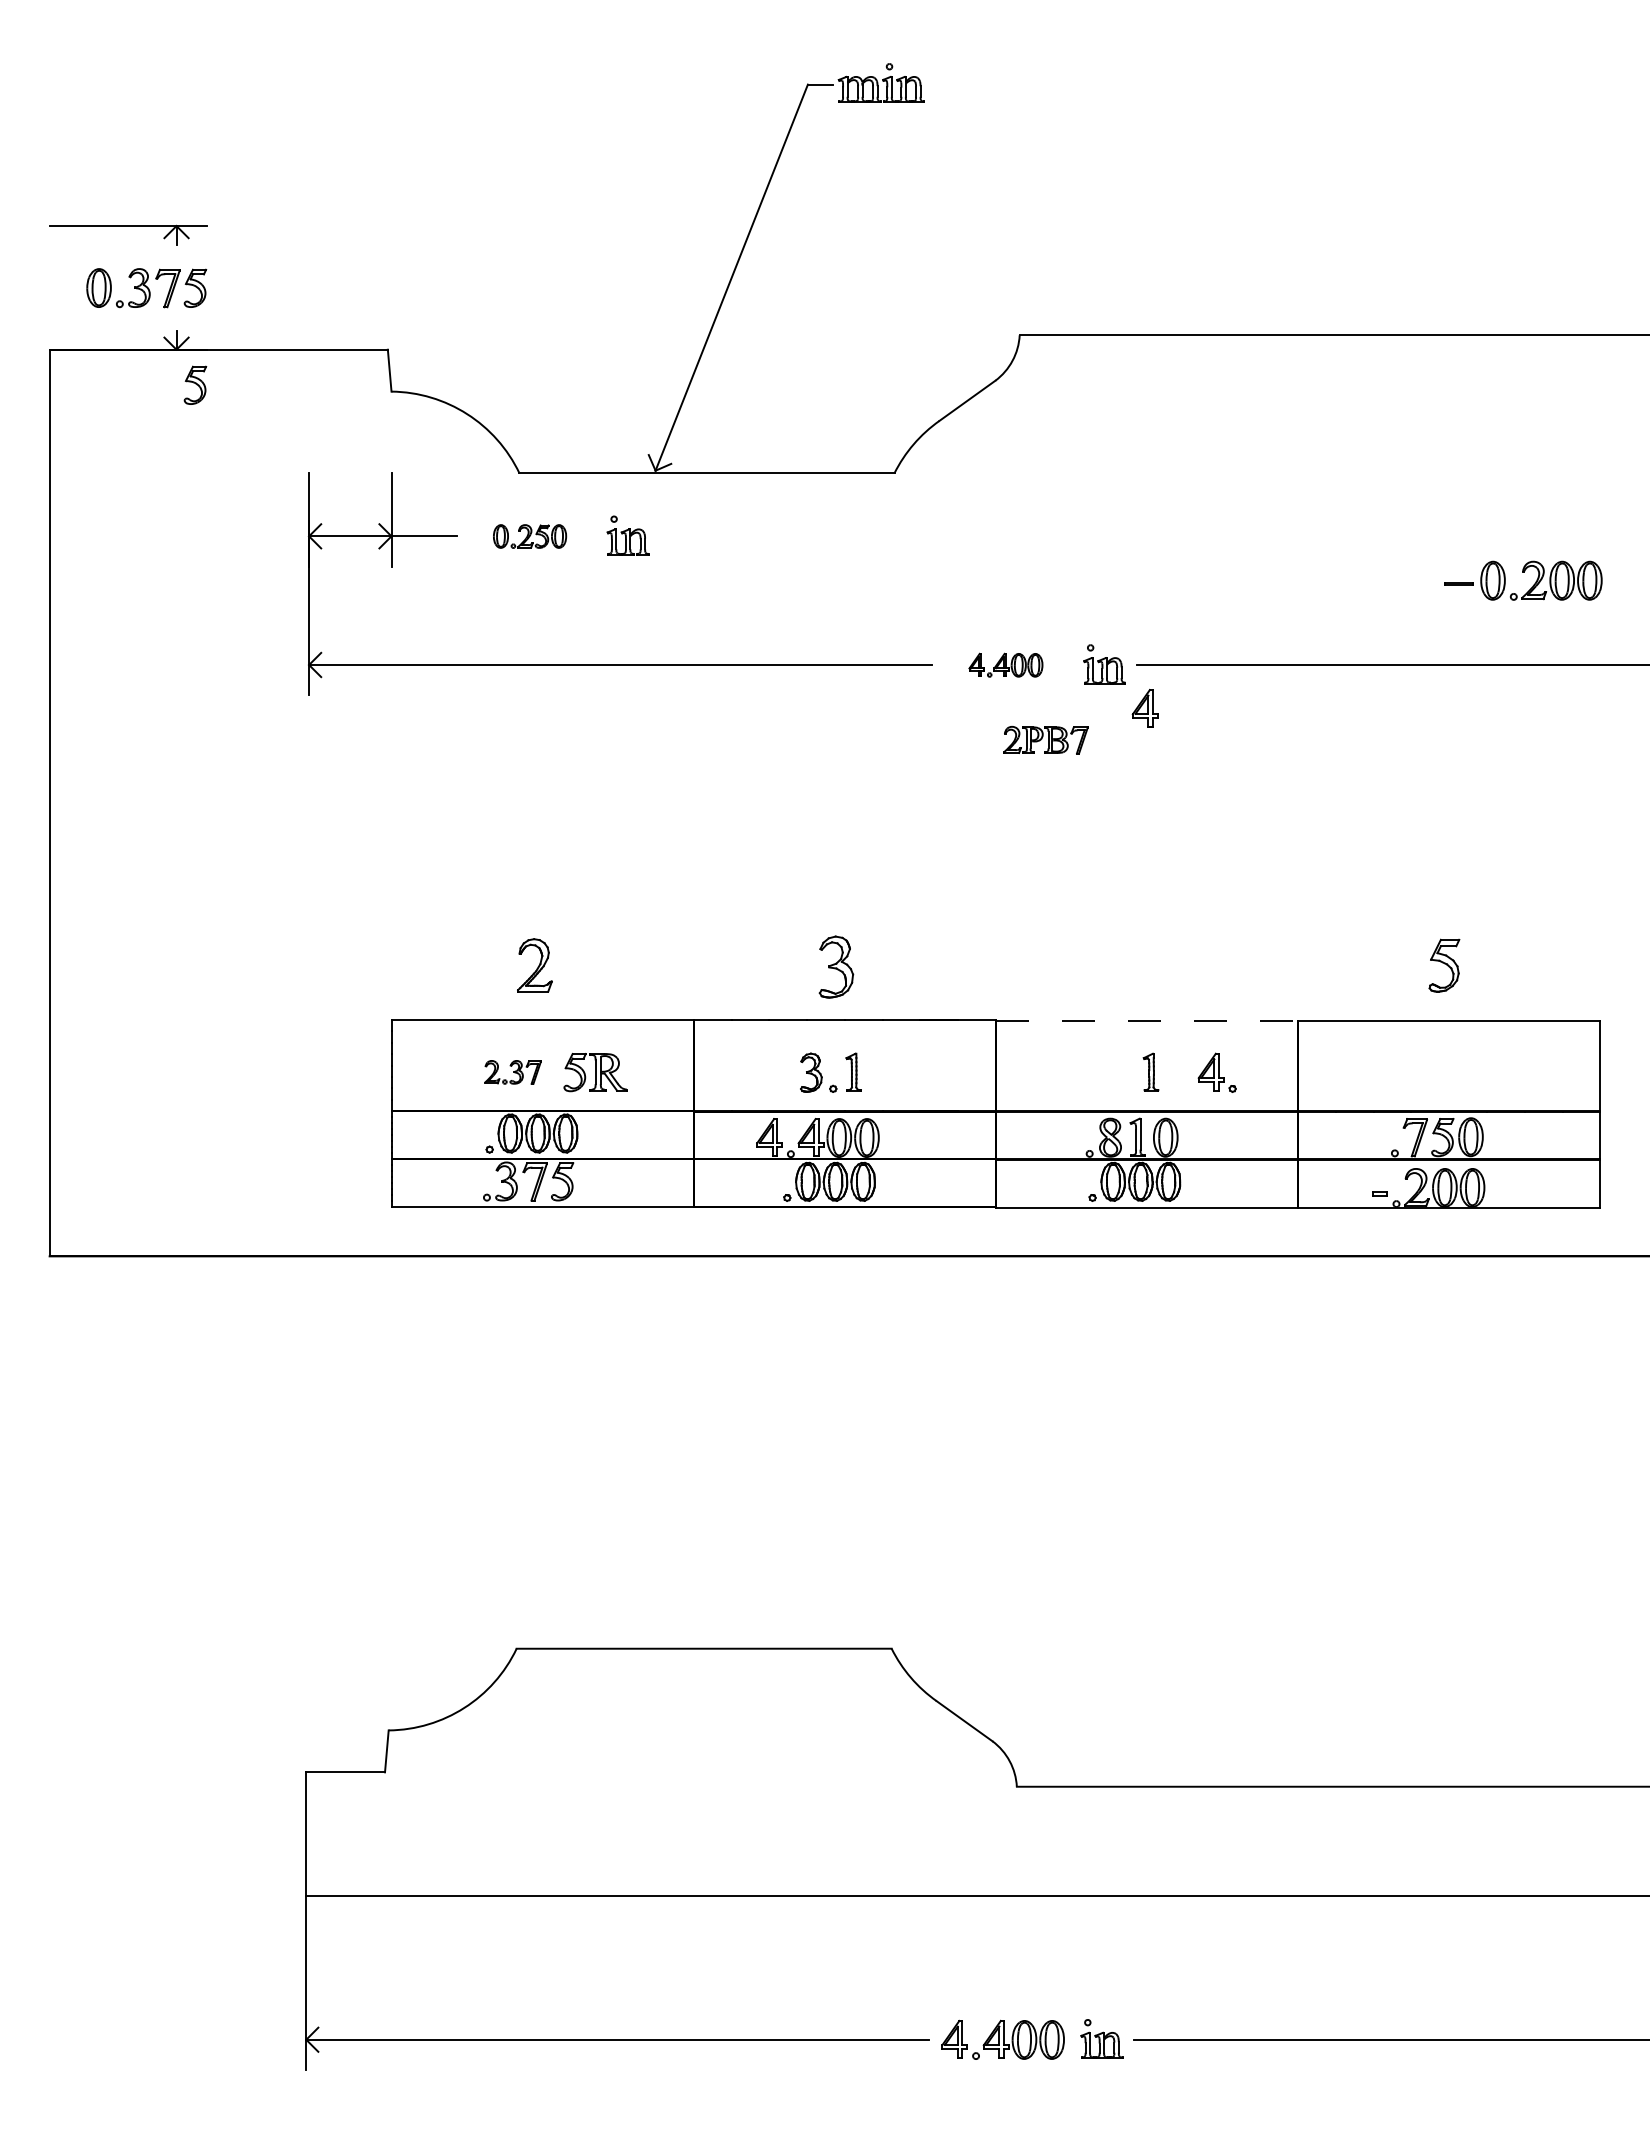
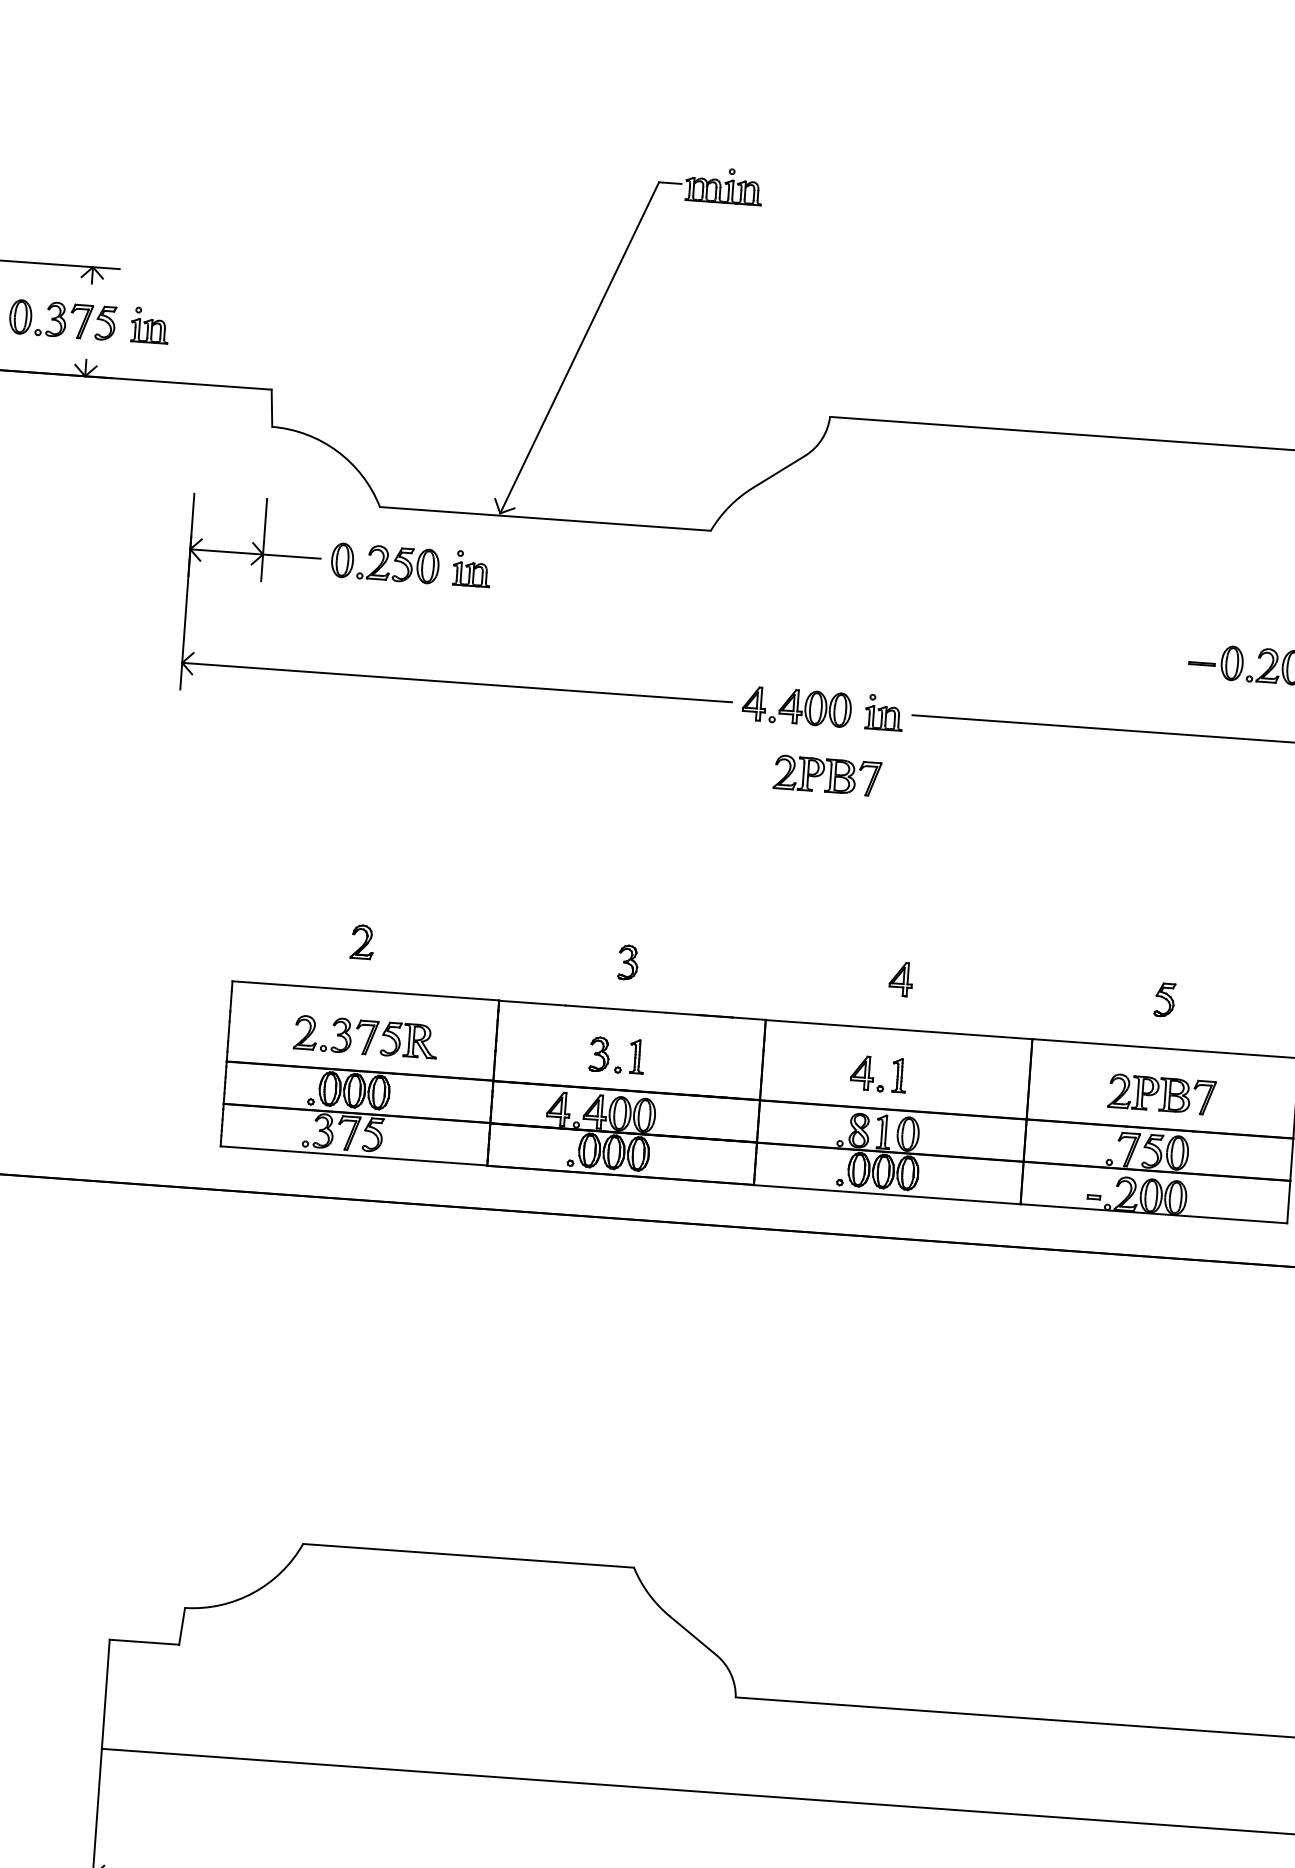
part: (245, 286) -> (150, 324), added
part: (195, 384) -> (99, 408), removed
part: (529, 536) -> (384, 563), size x1.67
part: (1005, 665) -> (796, 707), size x1.67
part: (1144, 708) -> (900, 979), moved
part: (1045, 740) -> (827, 776), size x1.43
part: (534, 964) -> (362, 941), size x0.71
part: (1443, 965) -> (1164, 999), size x0.71
part: (835, 966) -> (627, 962), size x0.62
line: (1147, 1020) -> (899, 1029), dashed -> solid
part: (512, 1072) -> (335, 1035), size x1.67
part: (1216, 1072) -> (867, 1073), moved
part: (1448, 1072) -> (1161, 1094), added

